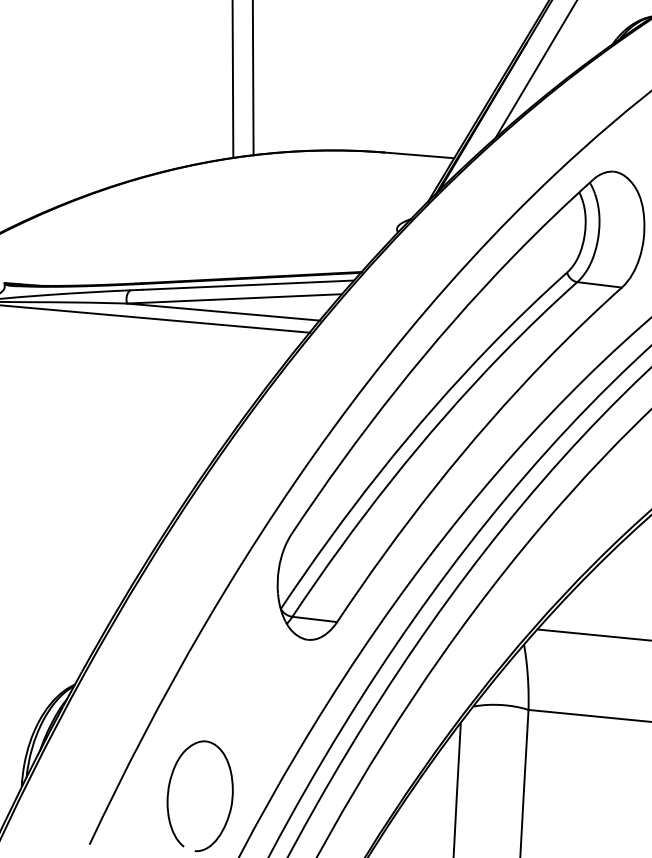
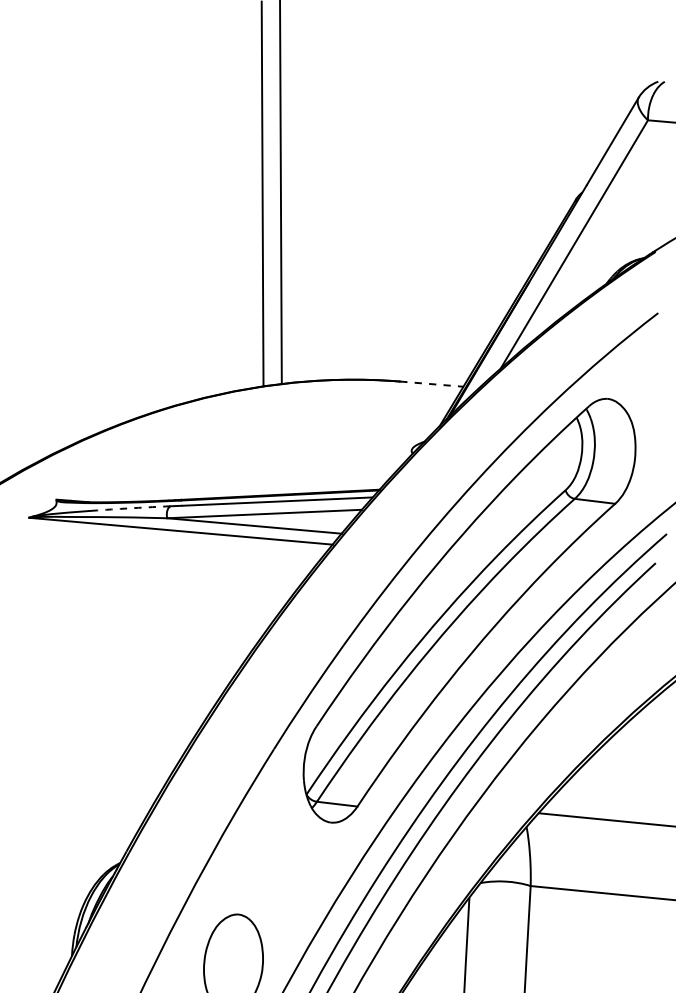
line: (418, 155) -> (431, 384), solid -> dashed
arc: (90, 292) -> (134, 508), solid -> dashed

